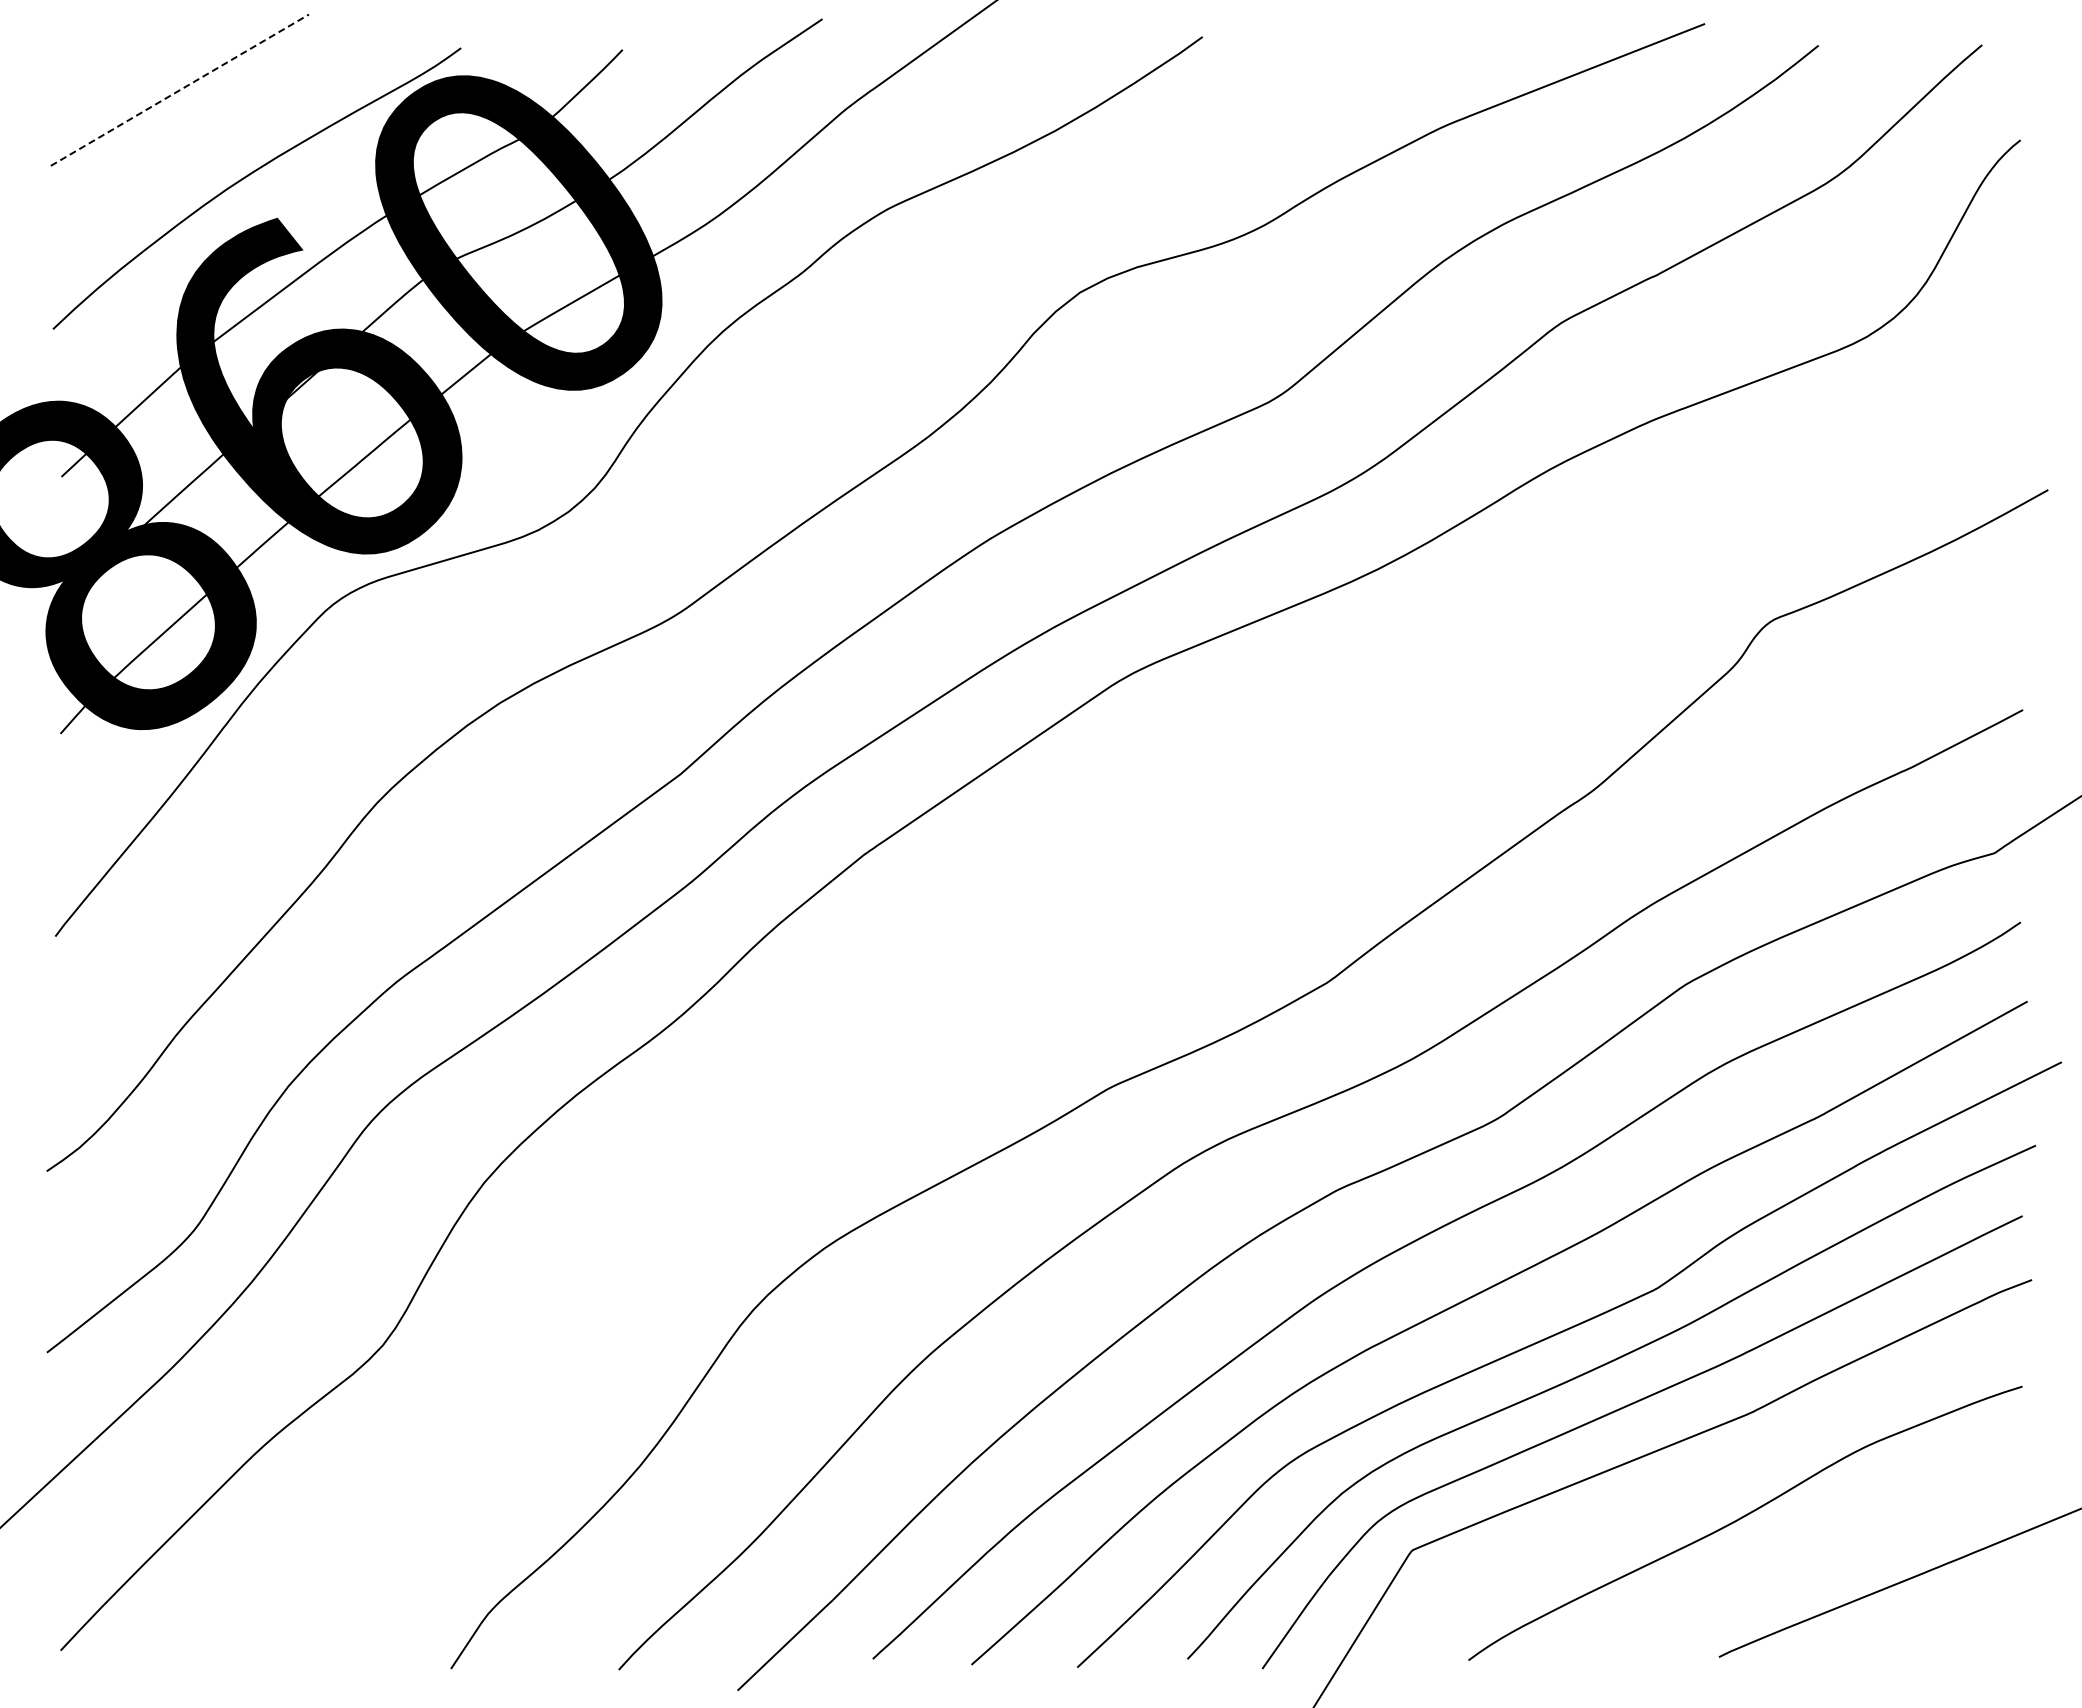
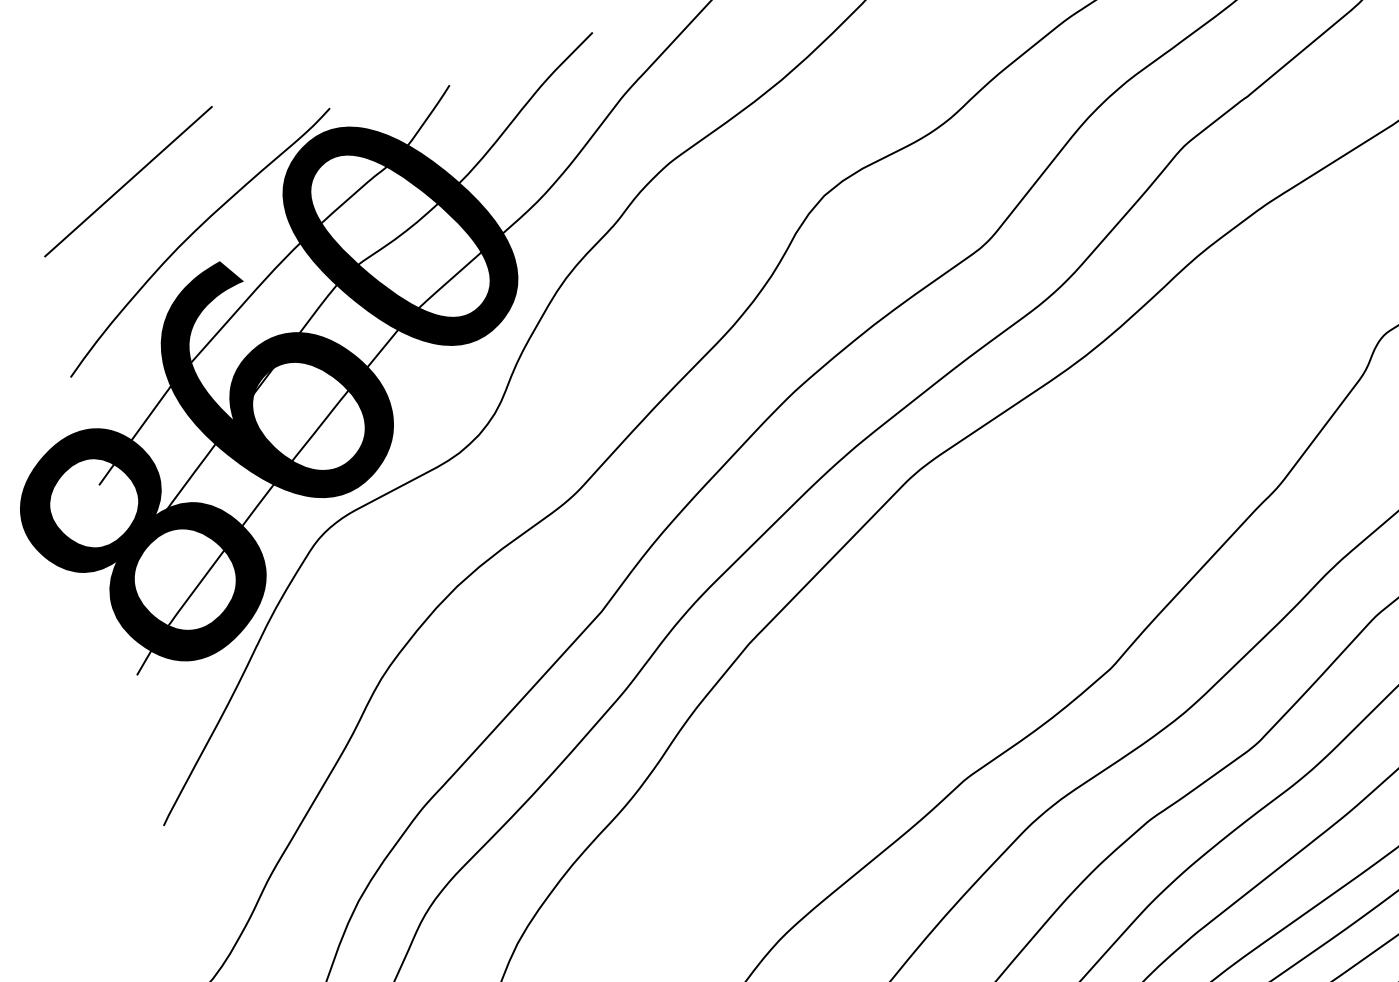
line: (179, 90) -> (128, 181), dashed -> solid

